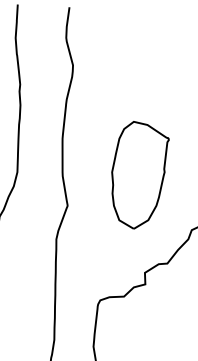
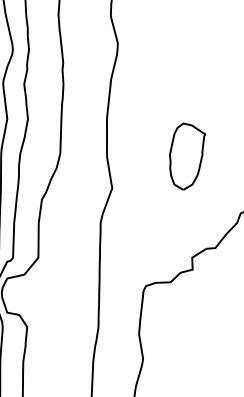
part: (140, 174) -> (187, 156), size x0.6

